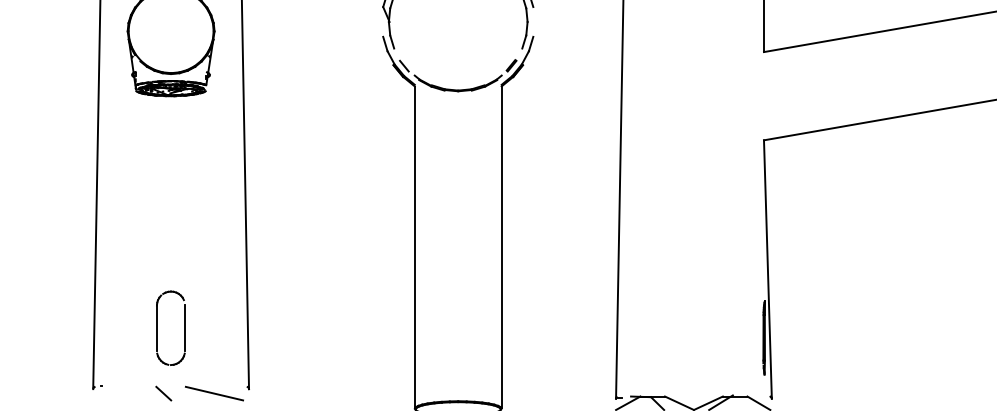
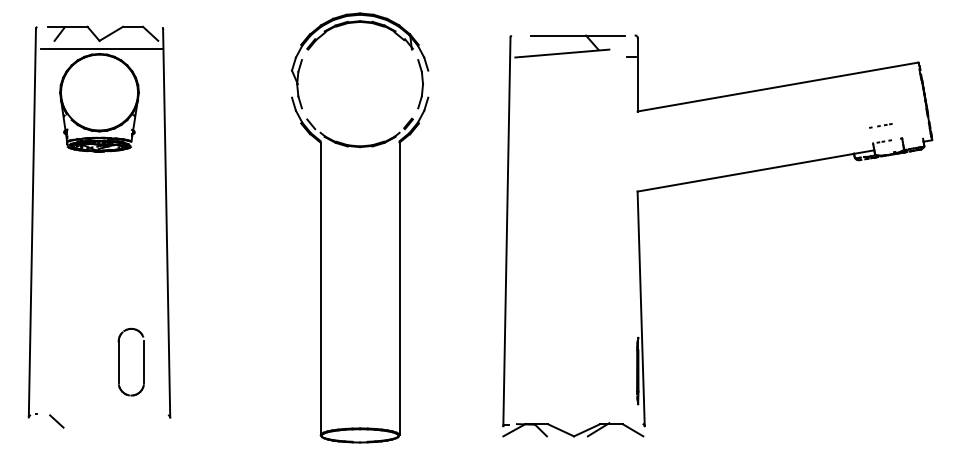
part: (157, 327) -> (119, 361), moved
line: (163, 393) -> (56, 421), moved
line: (214, 393) -> (138, 421), removed

